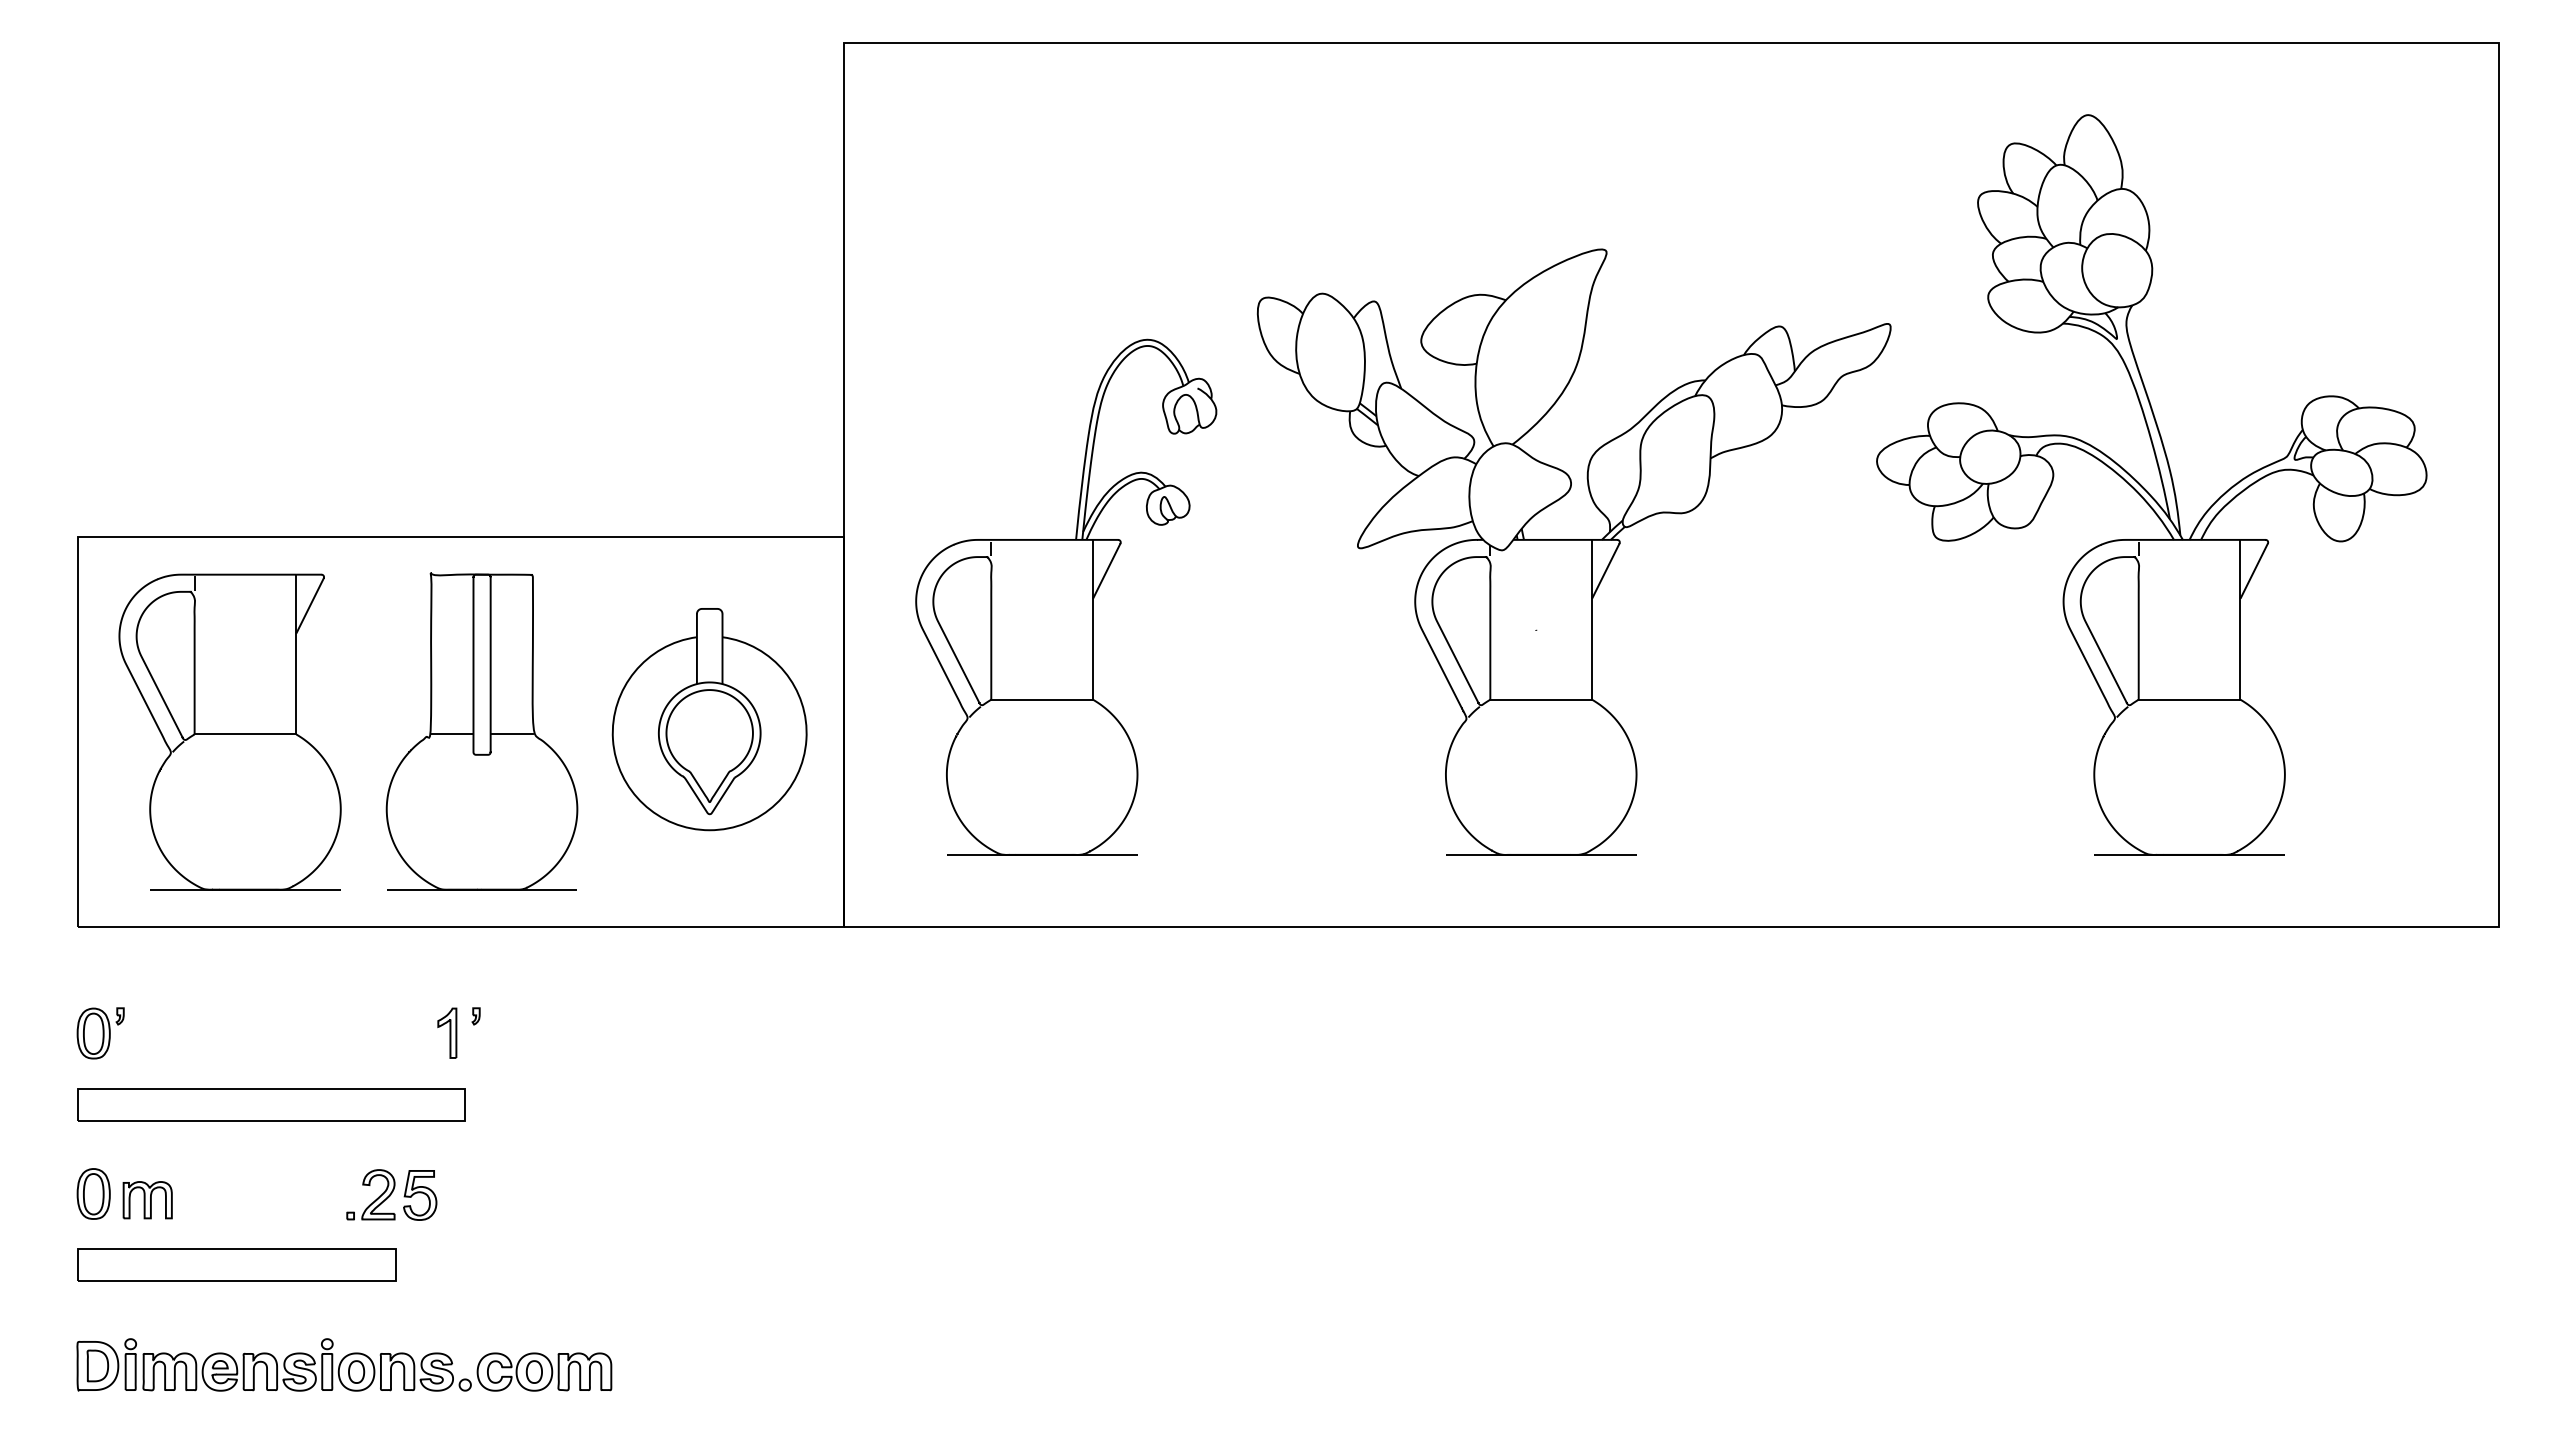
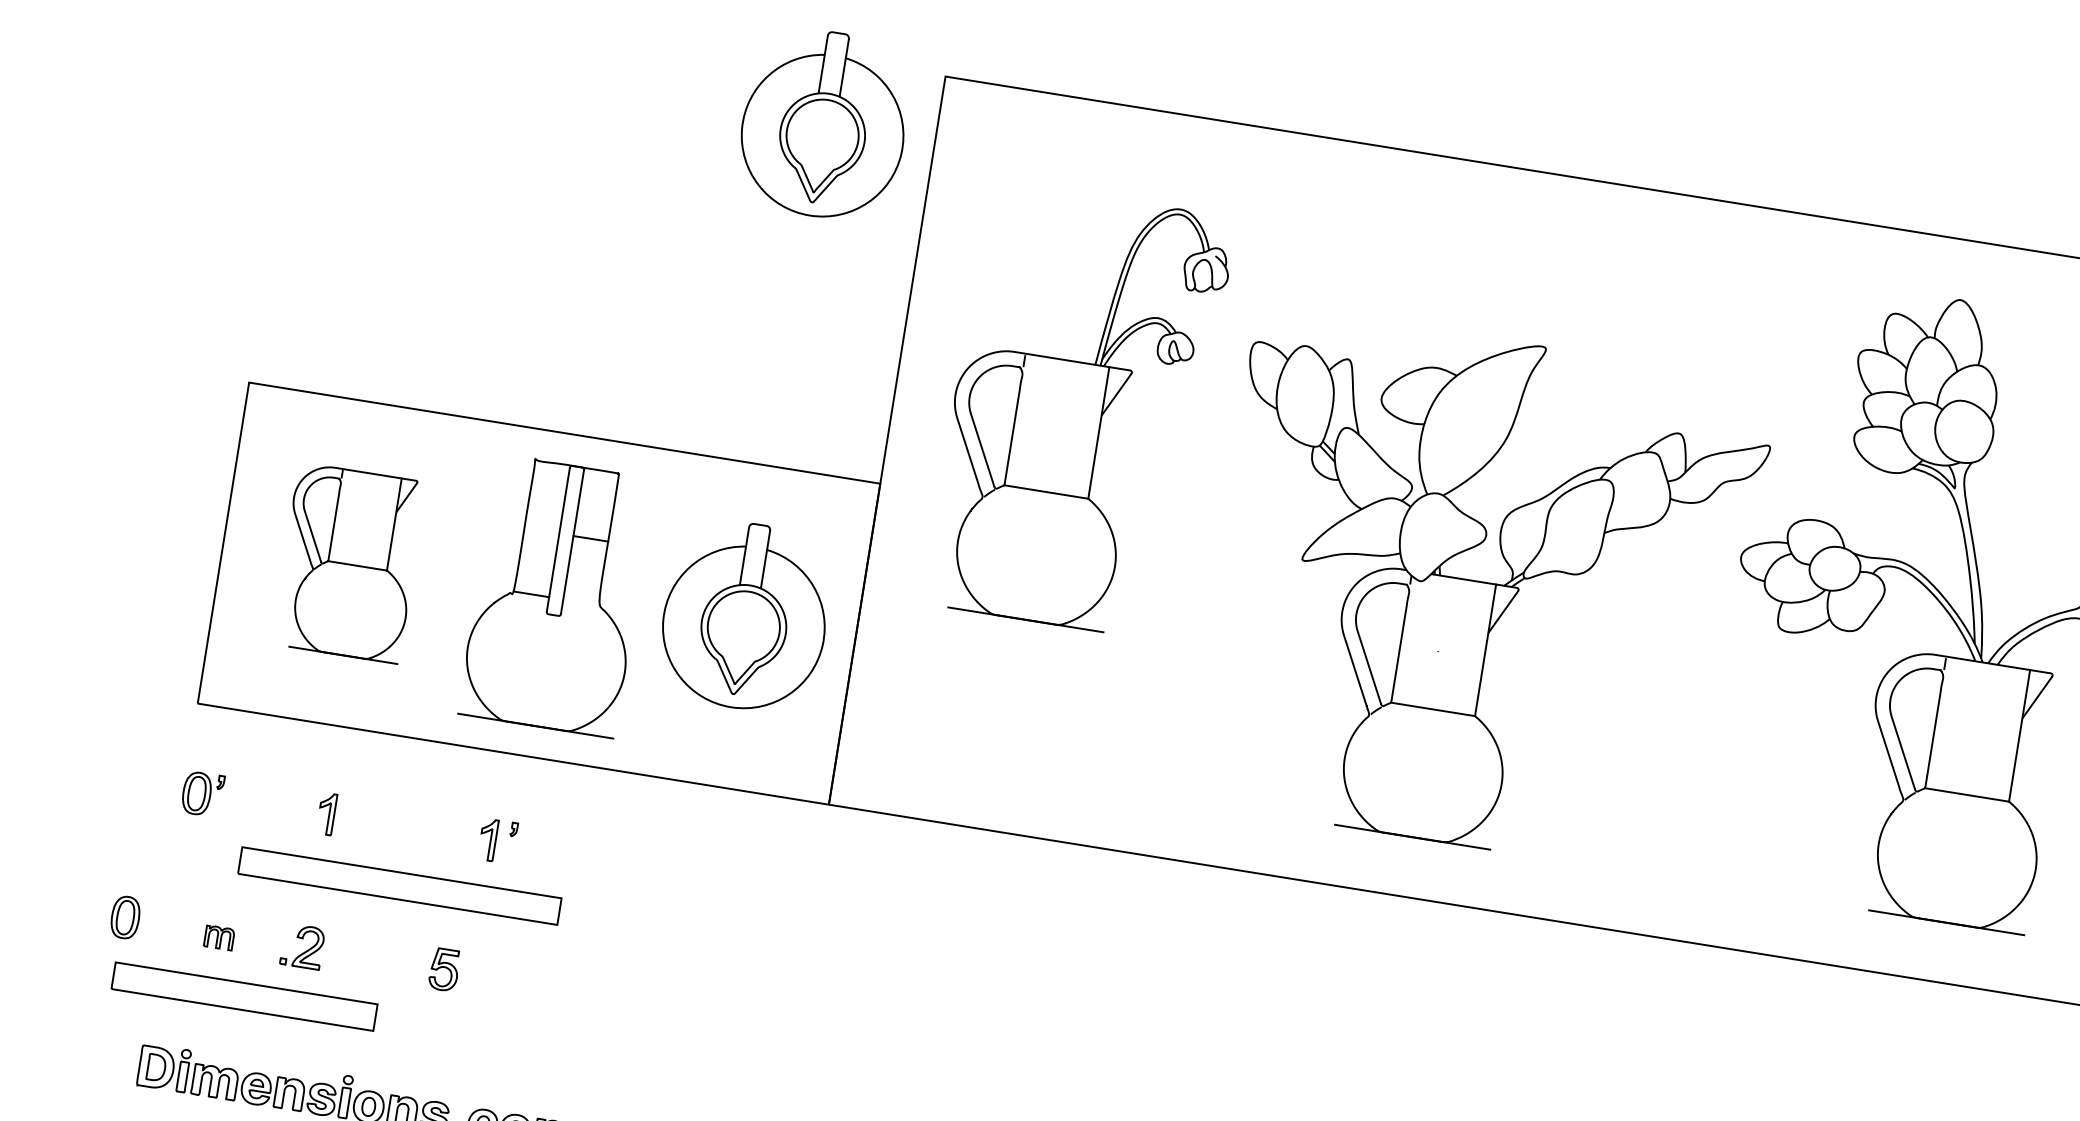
part: (709, 122) -> (824, 124), added
part: (1066, 596) -> (1080, 410), moved
part: (229, 731) -> (348, 562), size x0.7
line: (511, 734) -> (590, 538), moved
part: (251, 1032) -> (327, 813), added
part: (271, 1104) -> (399, 885), moved
part: (93, 1193) -> (125, 917), moved
part: (375, 1199) -> (305, 951), moved
part: (147, 1200) -> (219, 938), size x0.7
part: (236, 1264) -> (244, 996), moved

